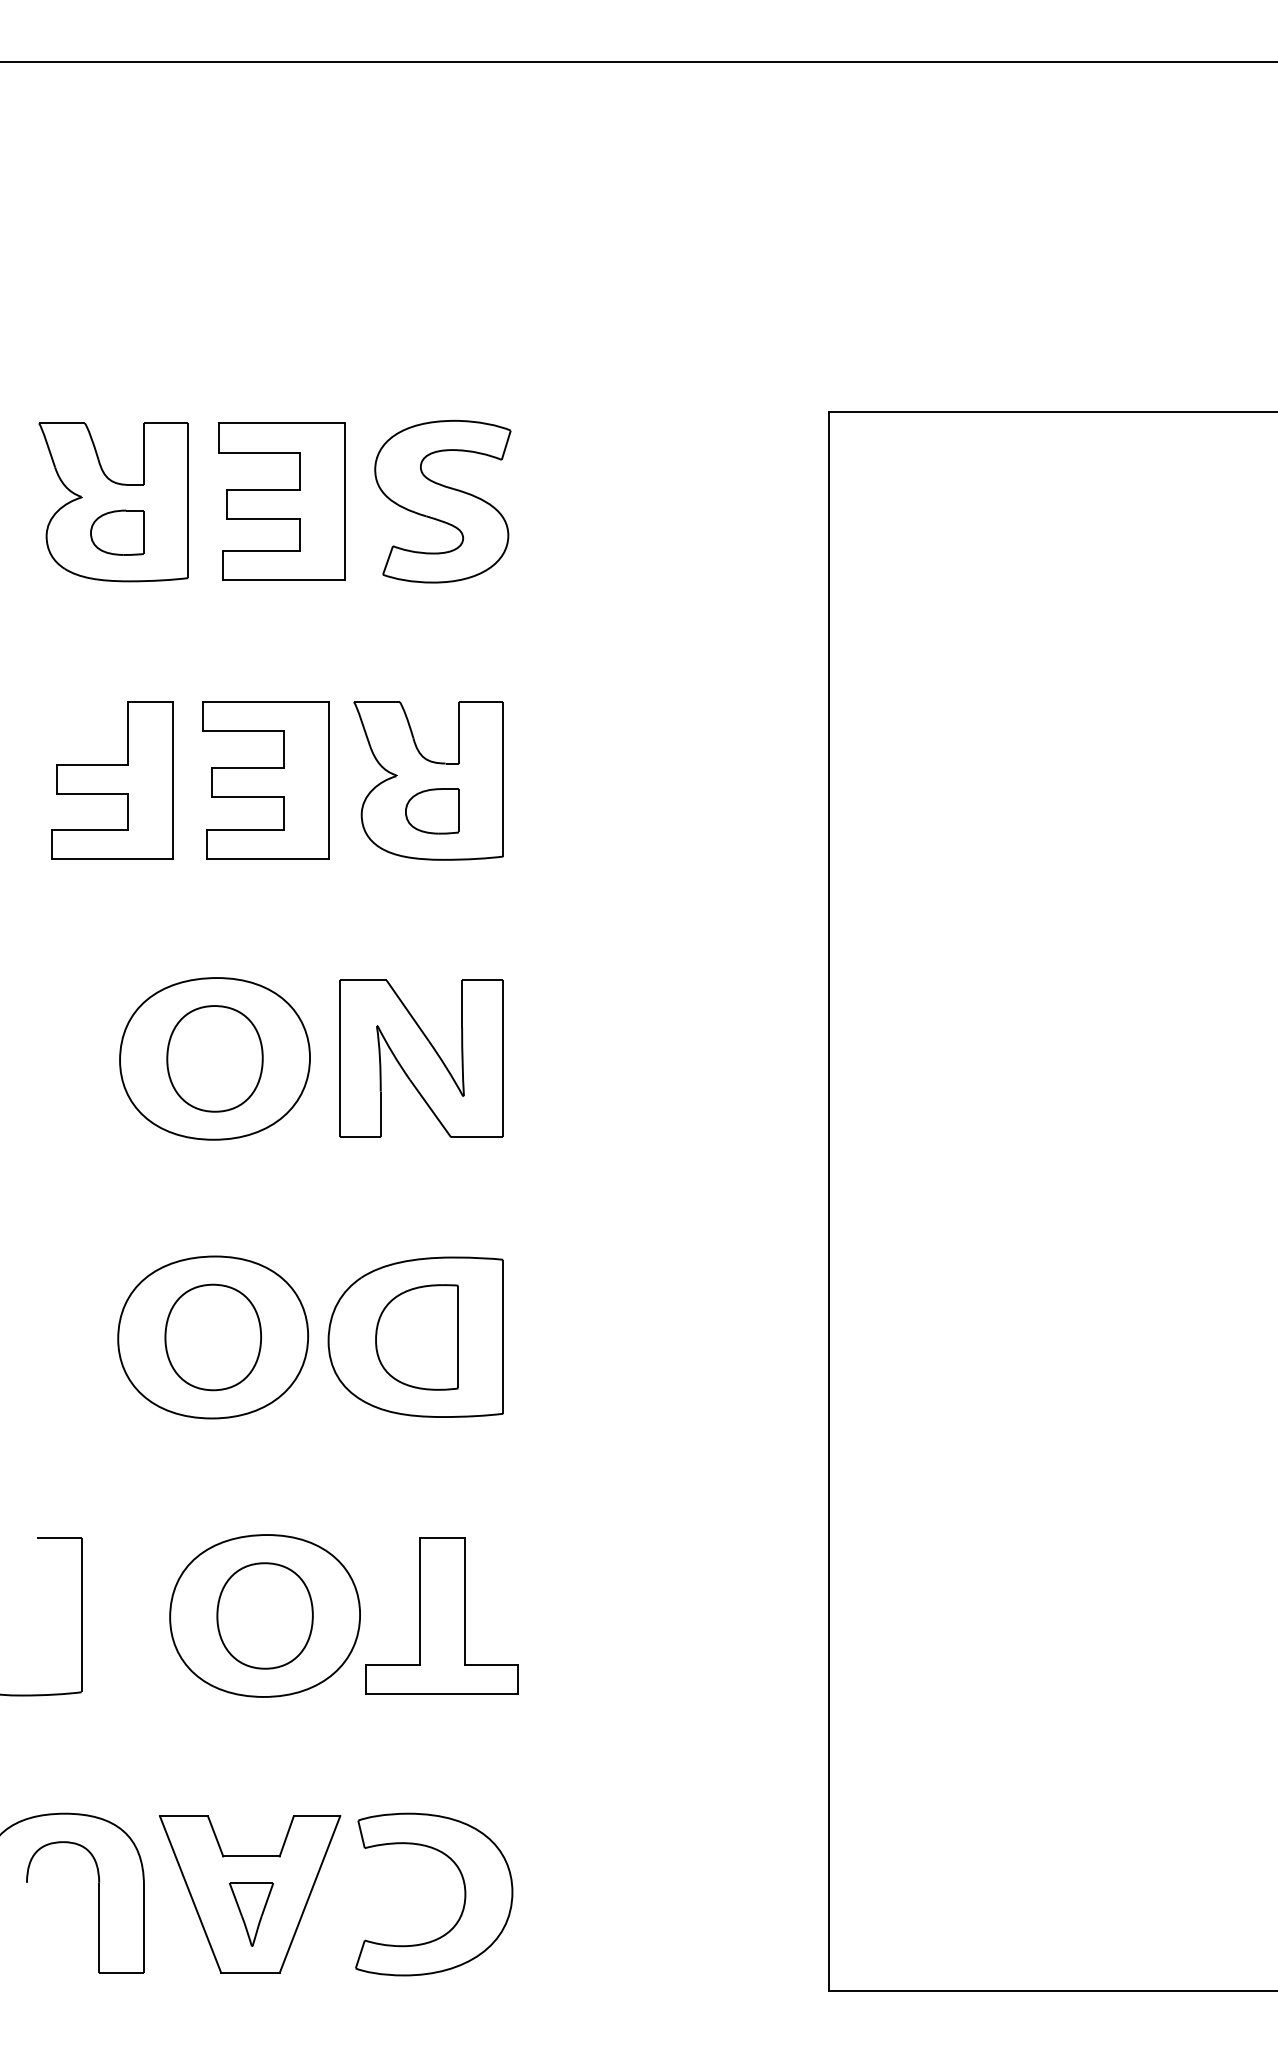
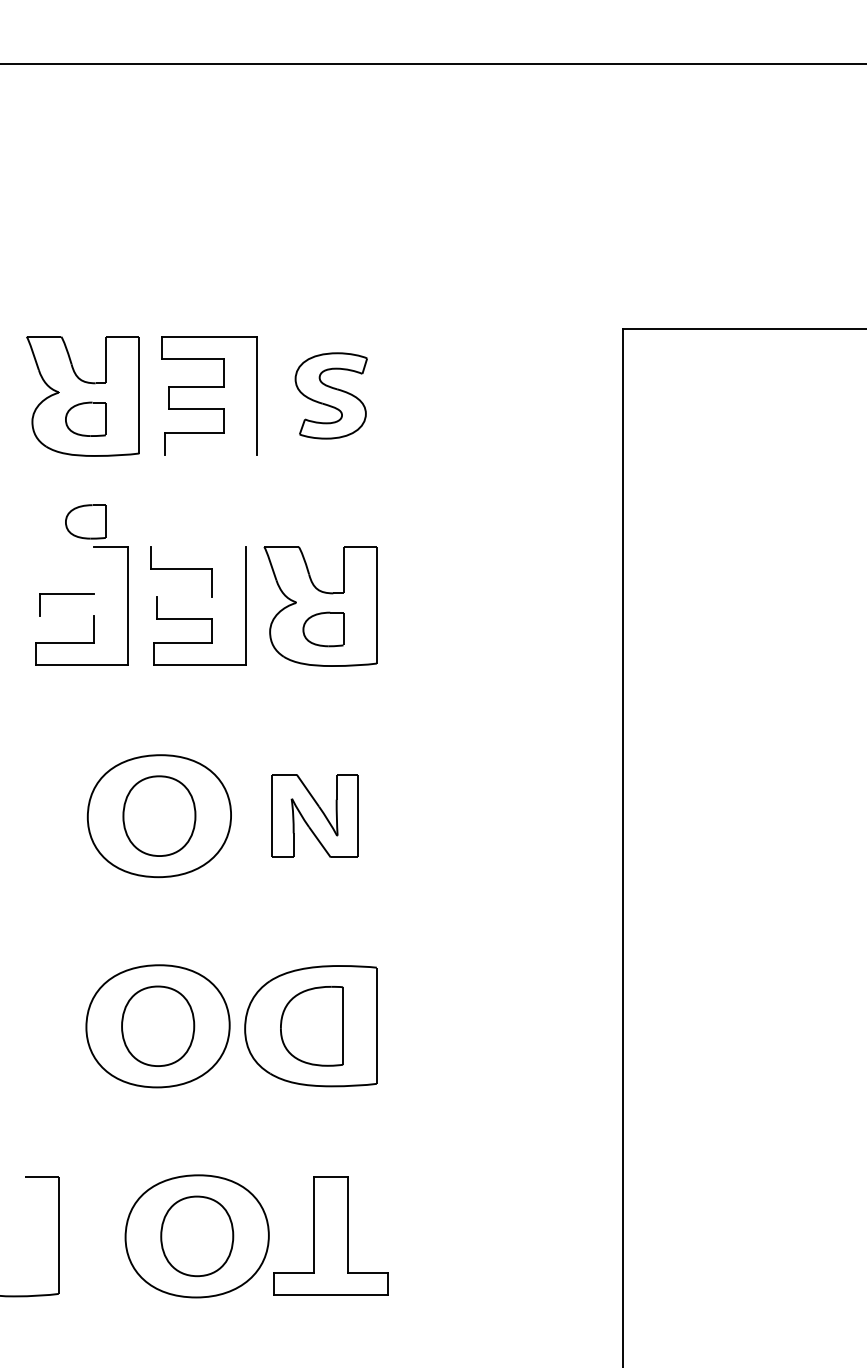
part: (442, 501) -> (331, 395), size x0.7
line: (283, 580) -> (211, 455), removed
part: (117, 668) -> (85, 521), added
line: (266, 702) -> (198, 547), removed
line: (128, 733) -> (94, 570), removed
line: (247, 768) -> (183, 597), removed
line: (92, 793) -> (67, 615), removed
part: (421, 1058) -> (315, 815), size x0.7

